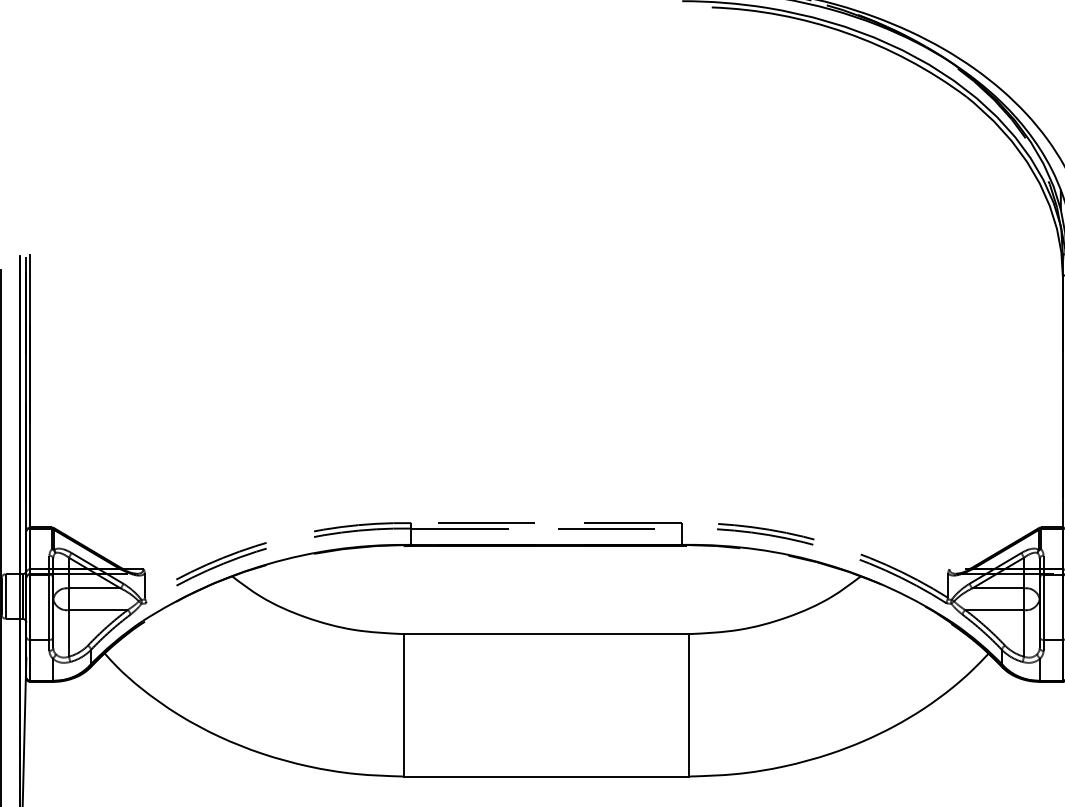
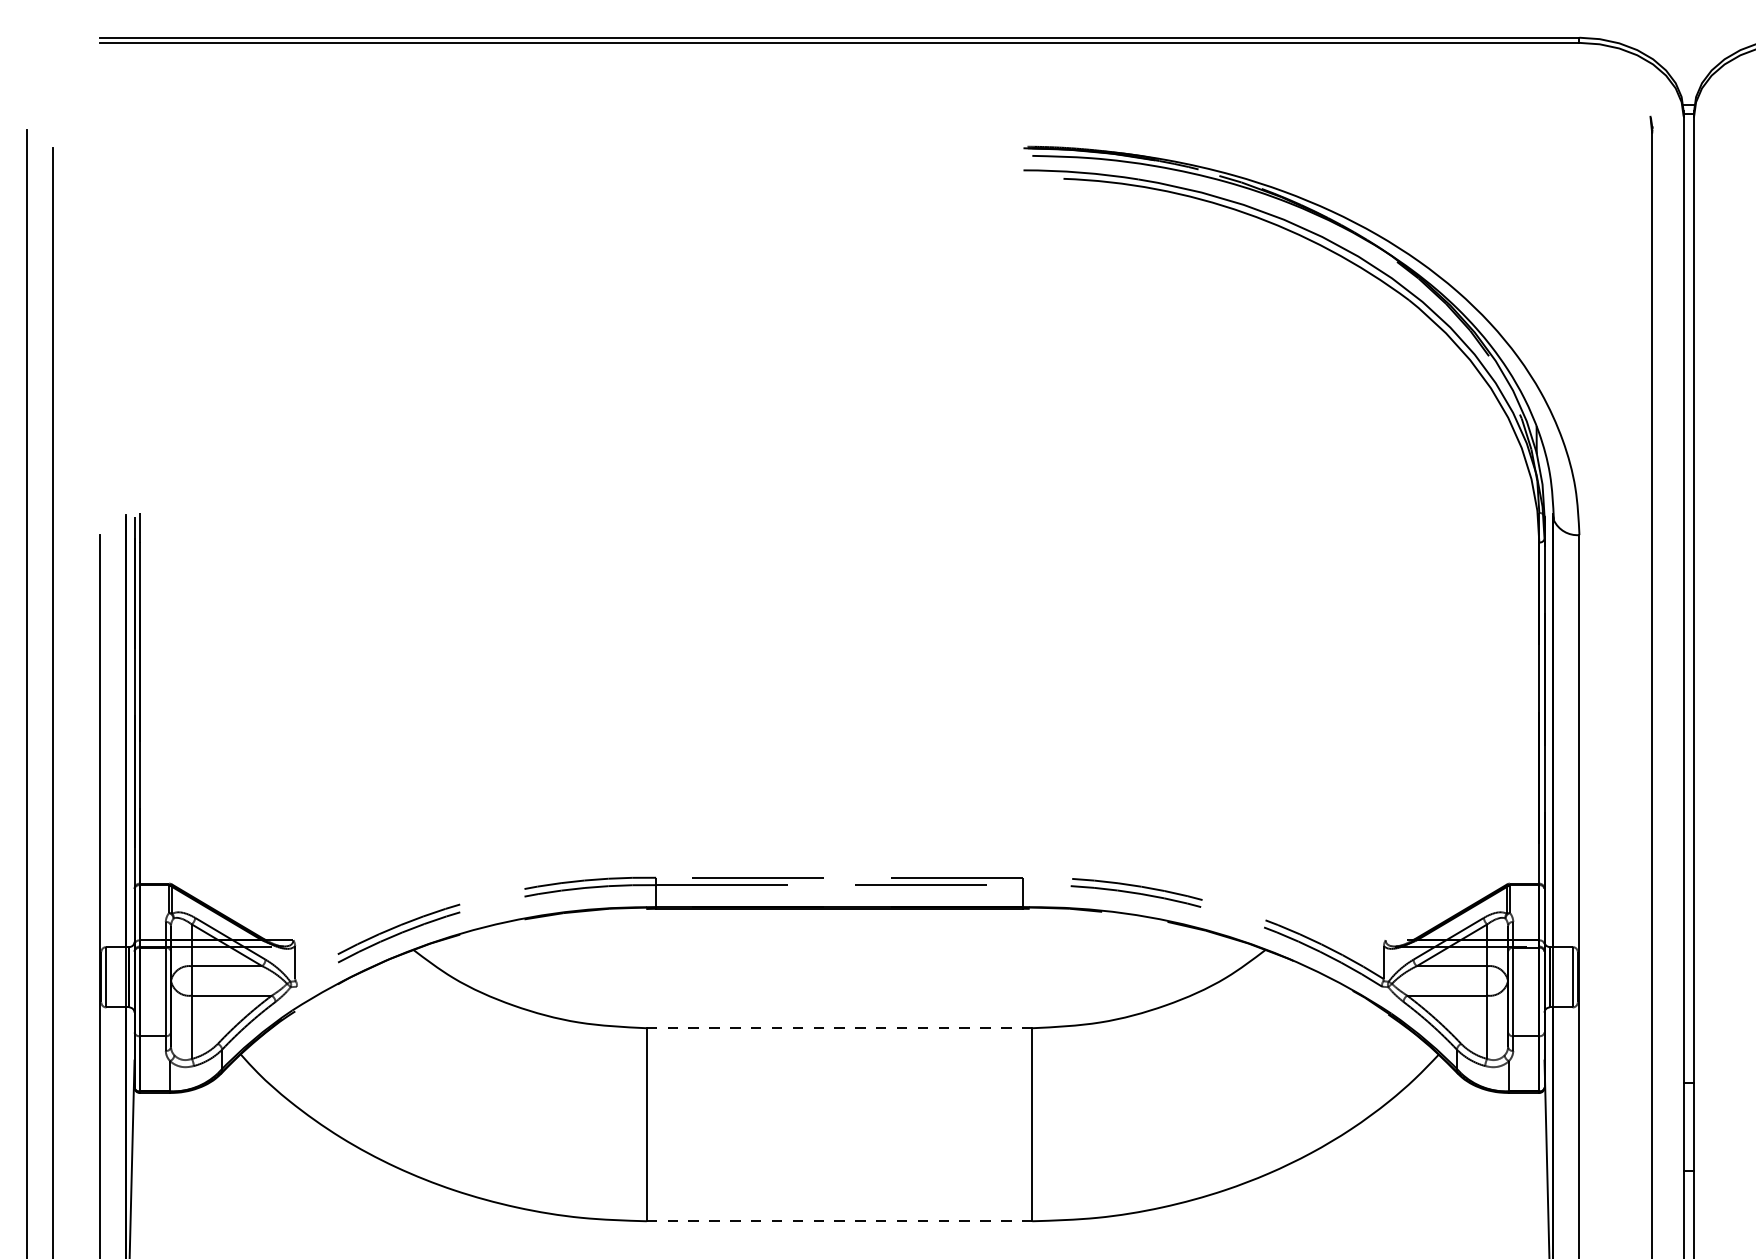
line: (546, 634) -> (839, 1028), solid -> dashed
line: (546, 776) -> (839, 1221), solid -> dashed

